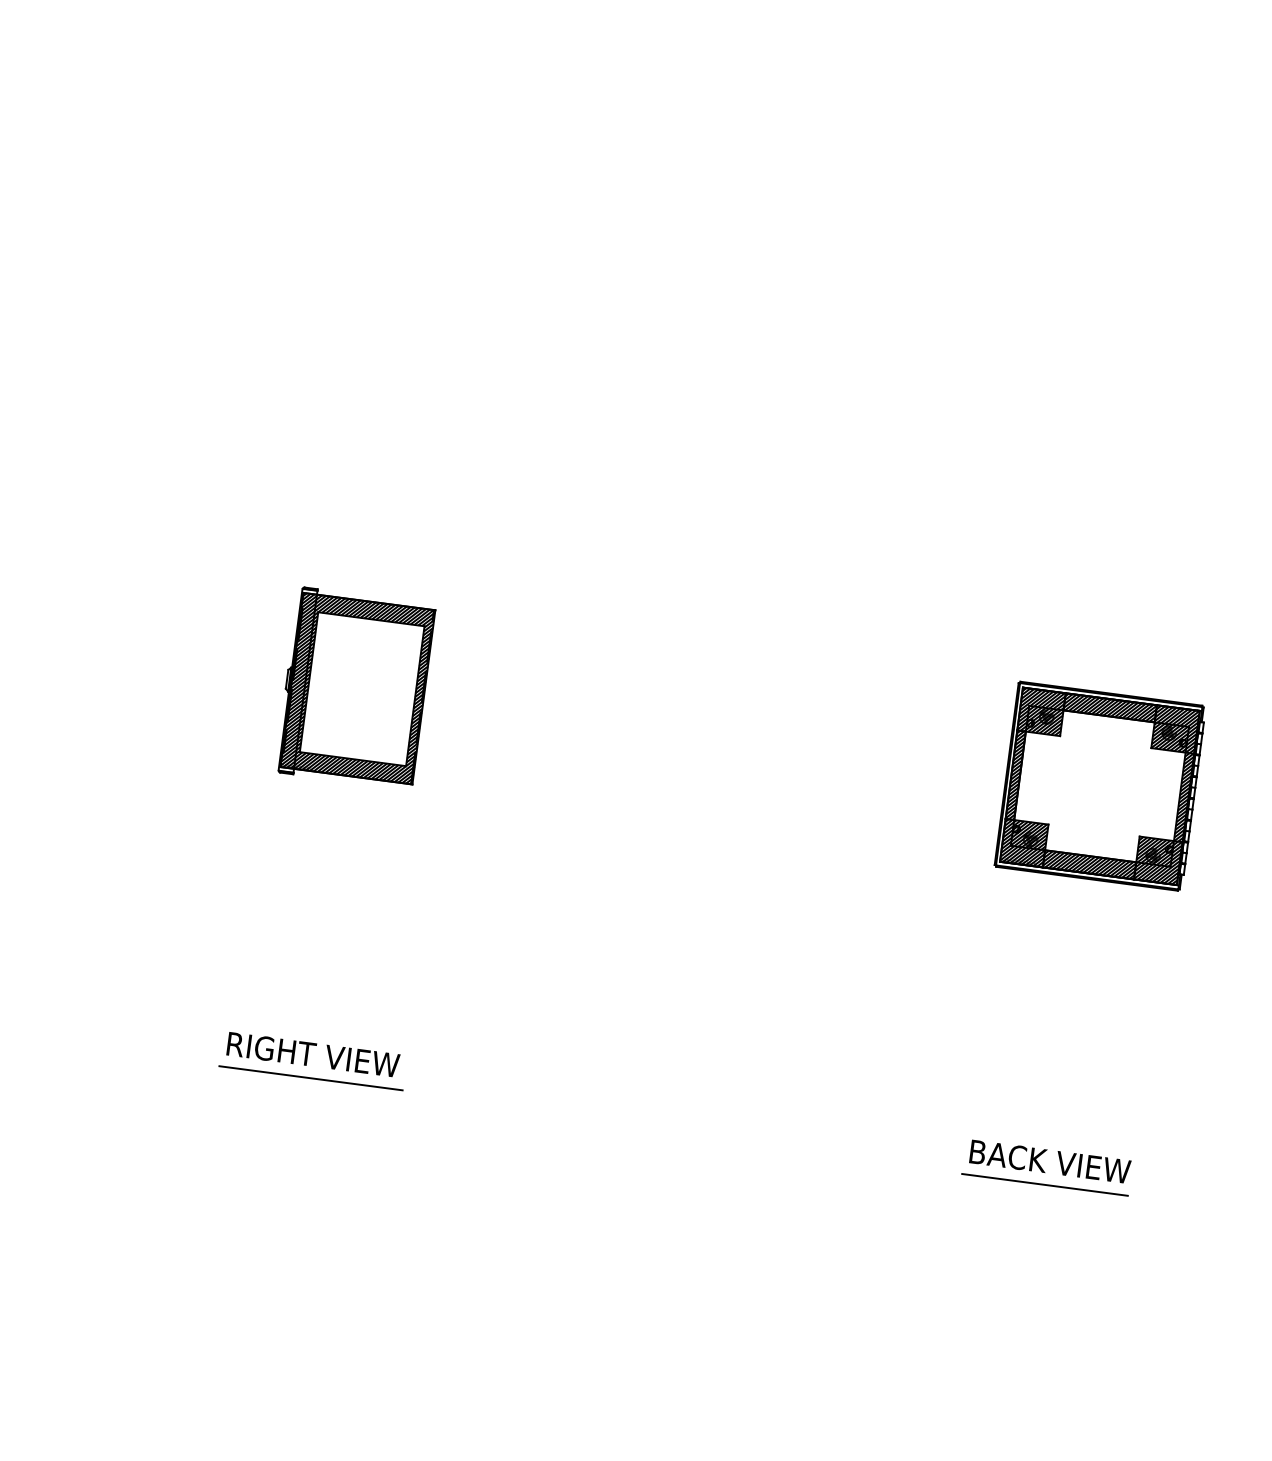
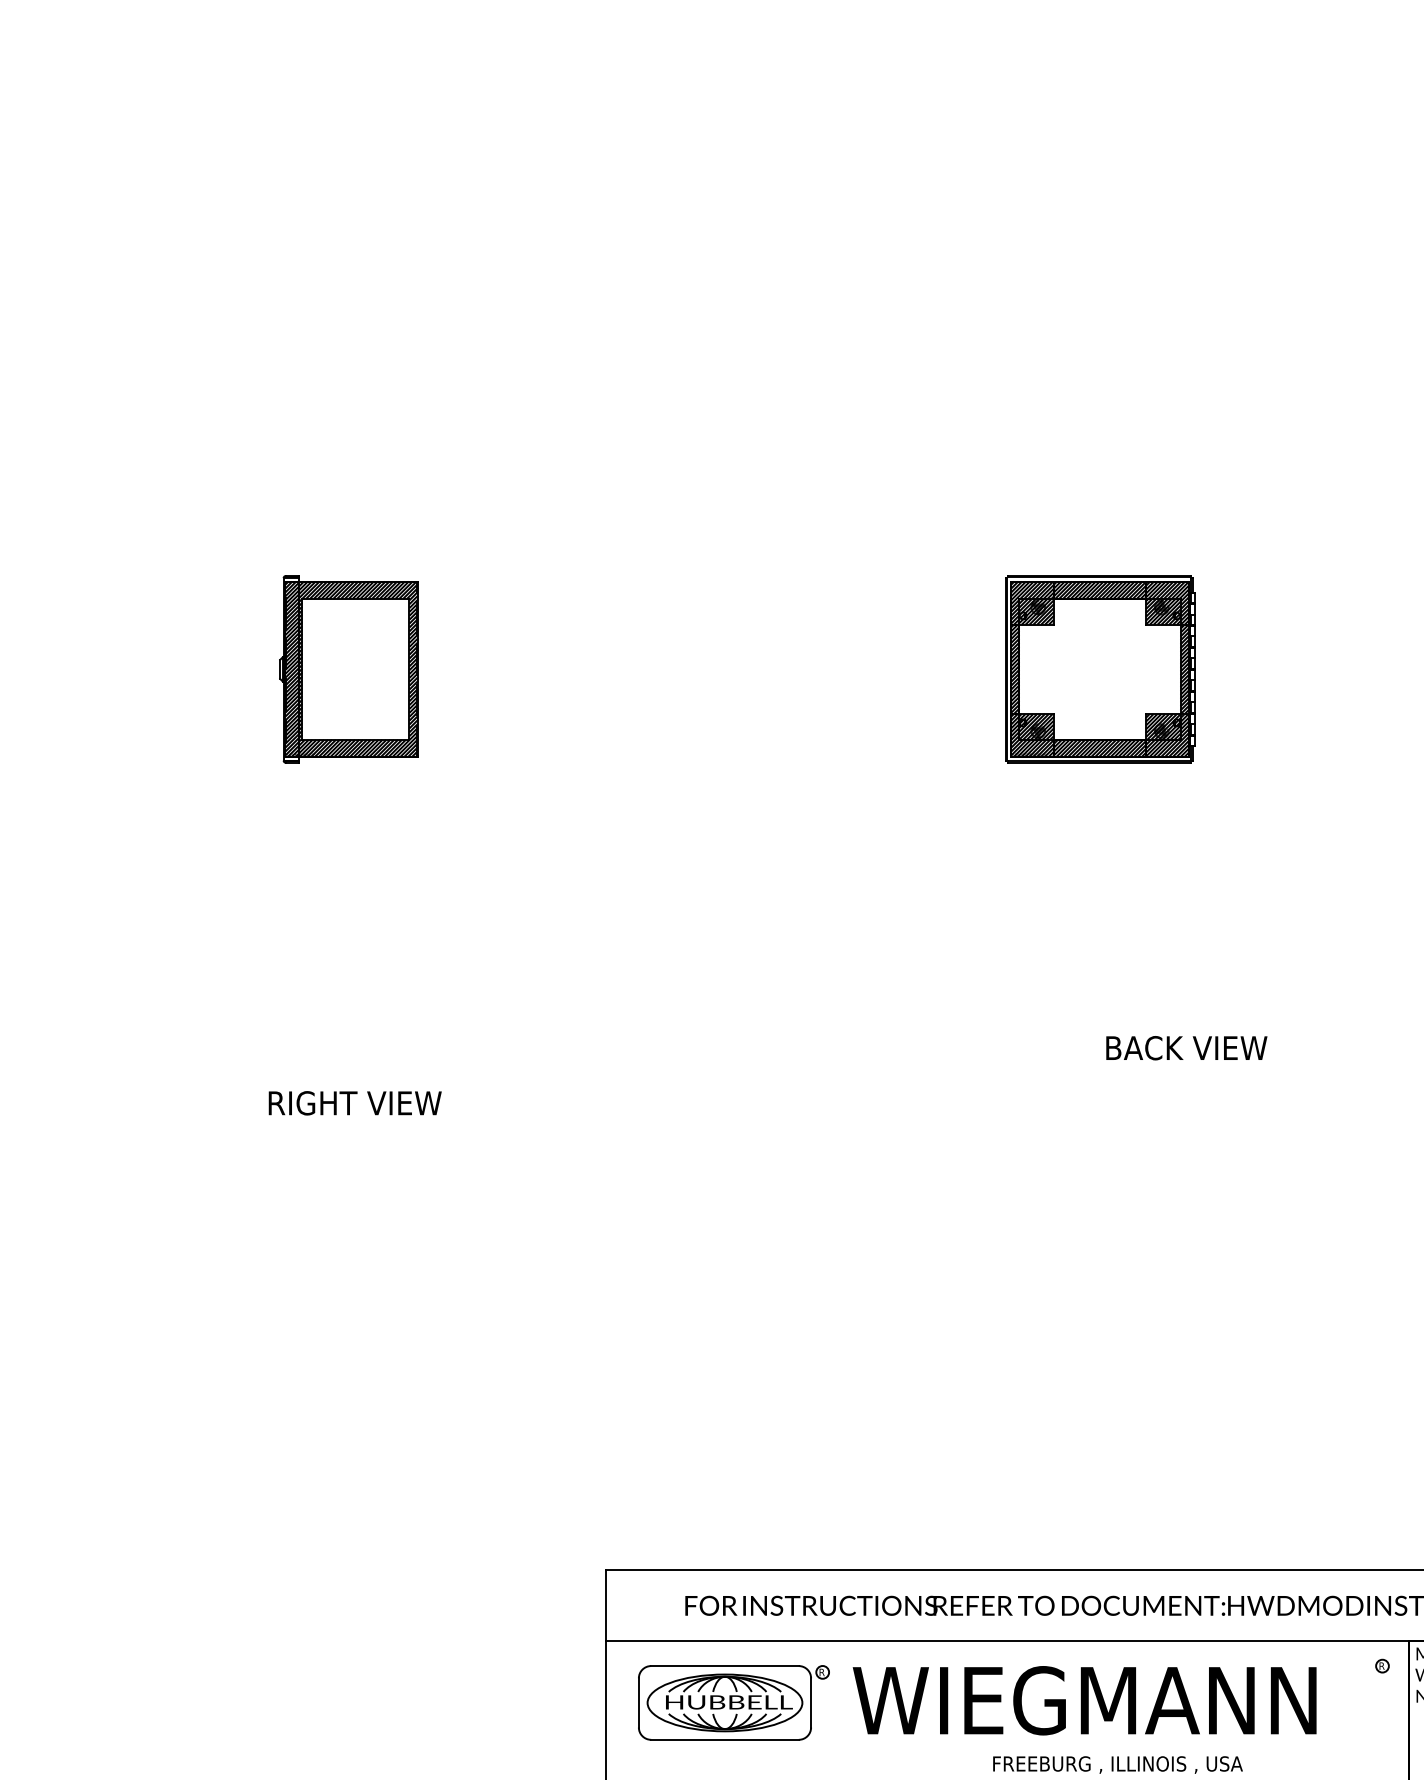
text: (312, 1054) -> (354, 1103), moved
line: (310, 1077) -> (355, 1061), removed
text: (1049, 1162) -> (1186, 1048), moved
line: (1044, 1184) -> (1097, 1071), removed

